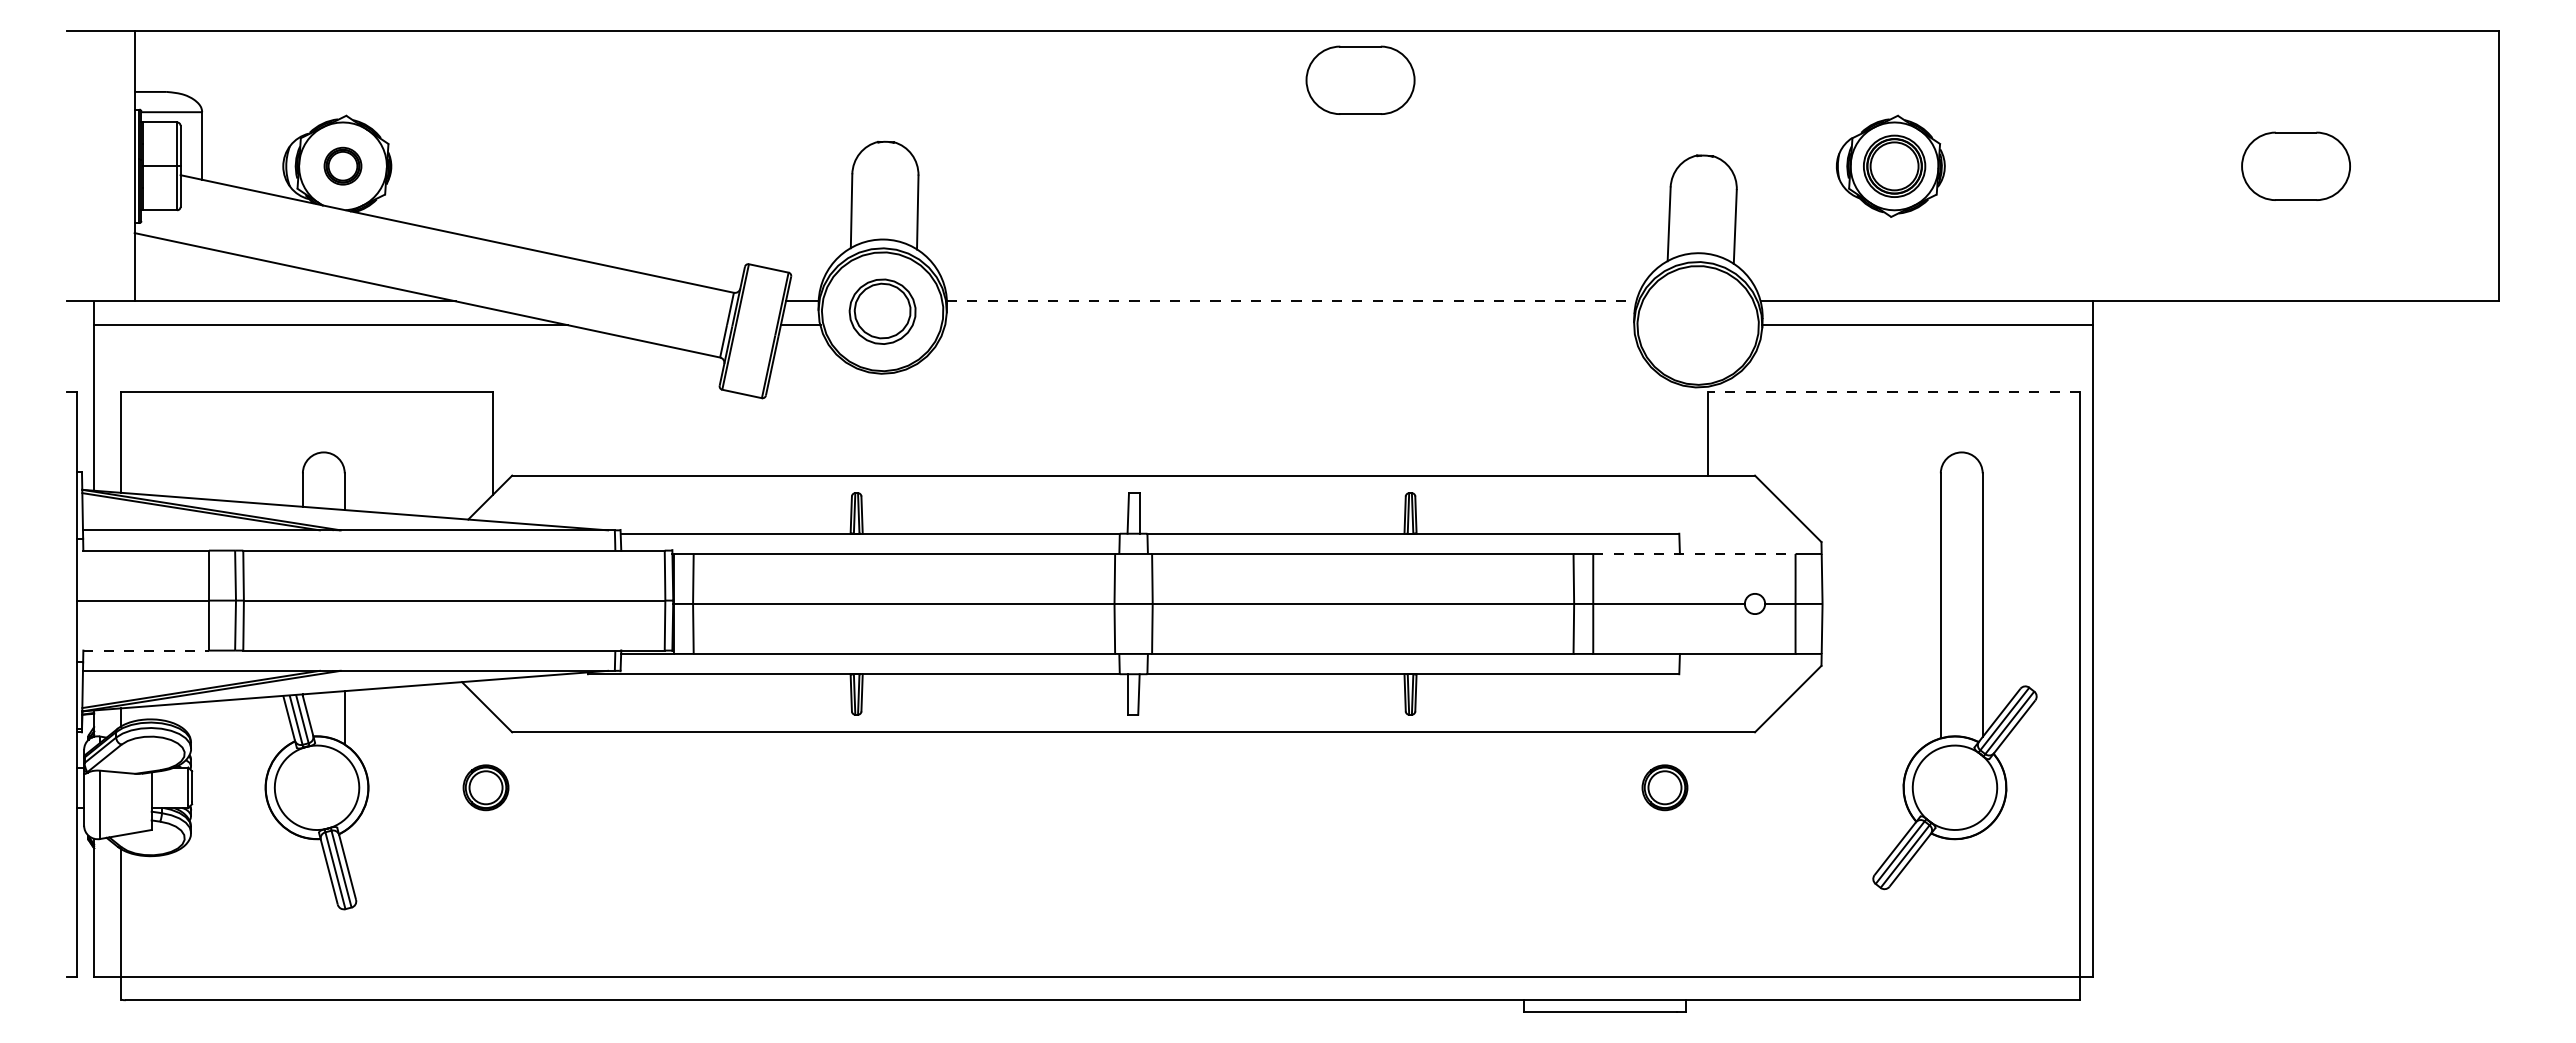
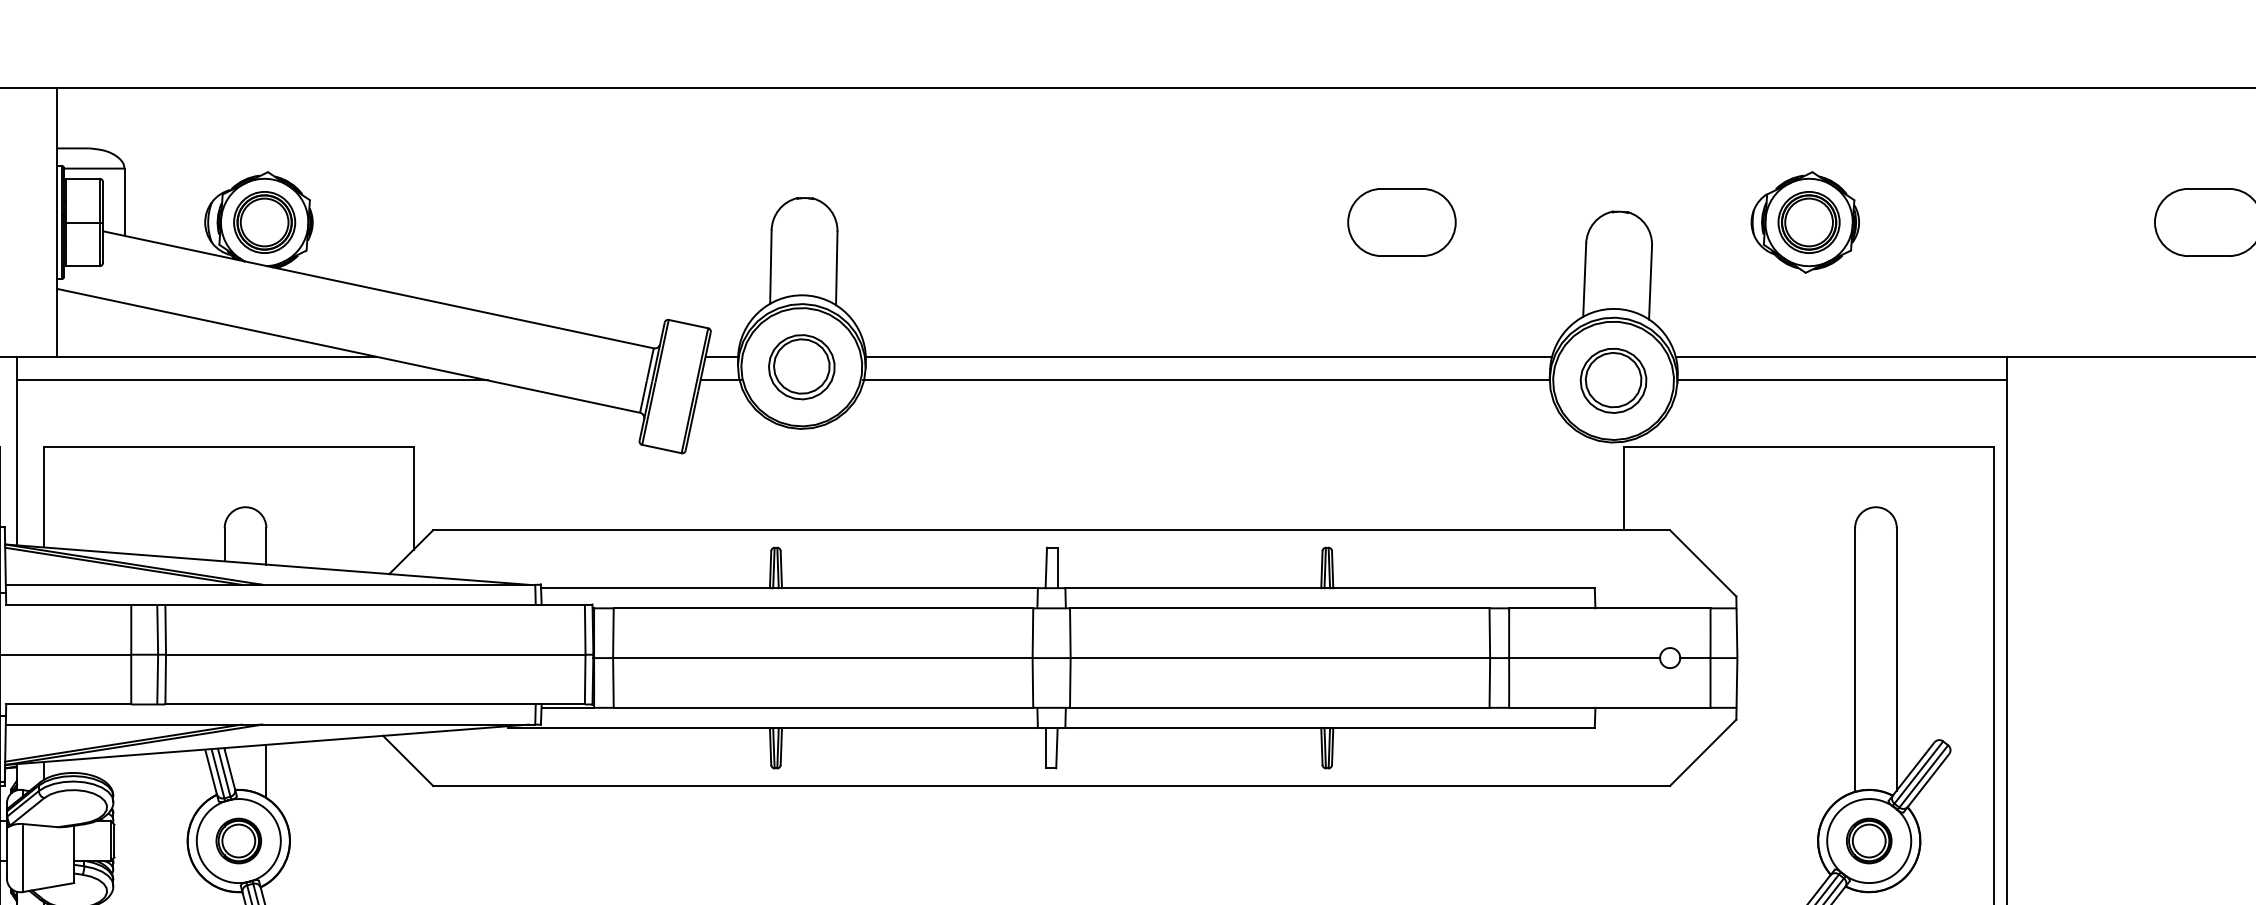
part: (1360, 79) -> (1401, 221), moved
part: (342, 165) -> (264, 221), size x1.67
line: (1291, 301) -> (1208, 357), dashed -> solid
line: (1289, 325) -> (1206, 380), added
part: (1697, 325) -> (1612, 380), added
line: (1894, 392) -> (1809, 447), dashed -> solid
line: (1694, 554) -> (1609, 608), dashed -> solid
line: (146, 650) -> (69, 704), dashed -> solid
part: (485, 787) -> (238, 840), moved
part: (1664, 787) -> (1868, 840), moved

